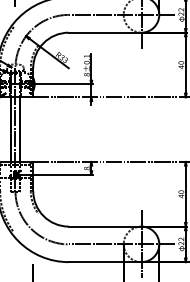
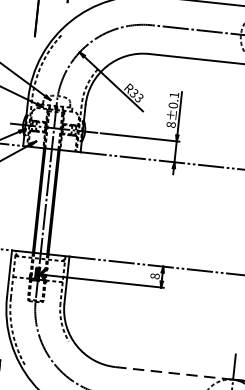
line: (104, 226) -> (173, 373), solid -> dashed

